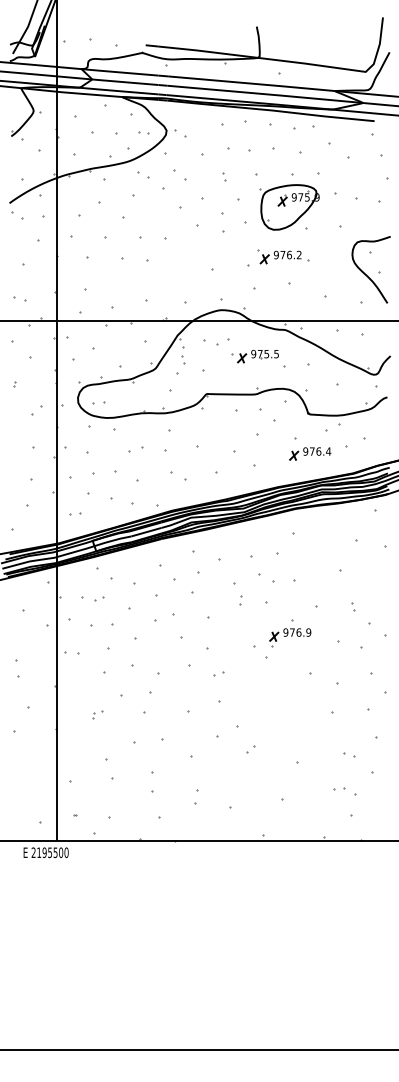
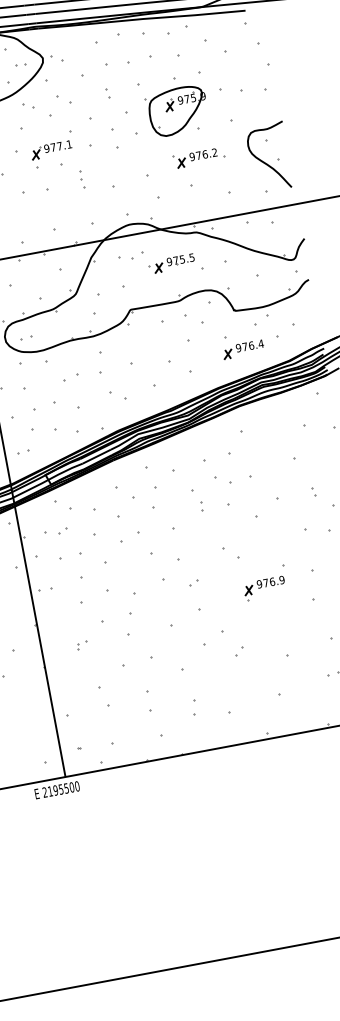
part: (157, 222) -> (50, 150), added
part: (283, 256) -> (199, 156), moved
part: (183, 355) -> (82, 178), moved
part: (290, 637) -> (265, 588), moved

